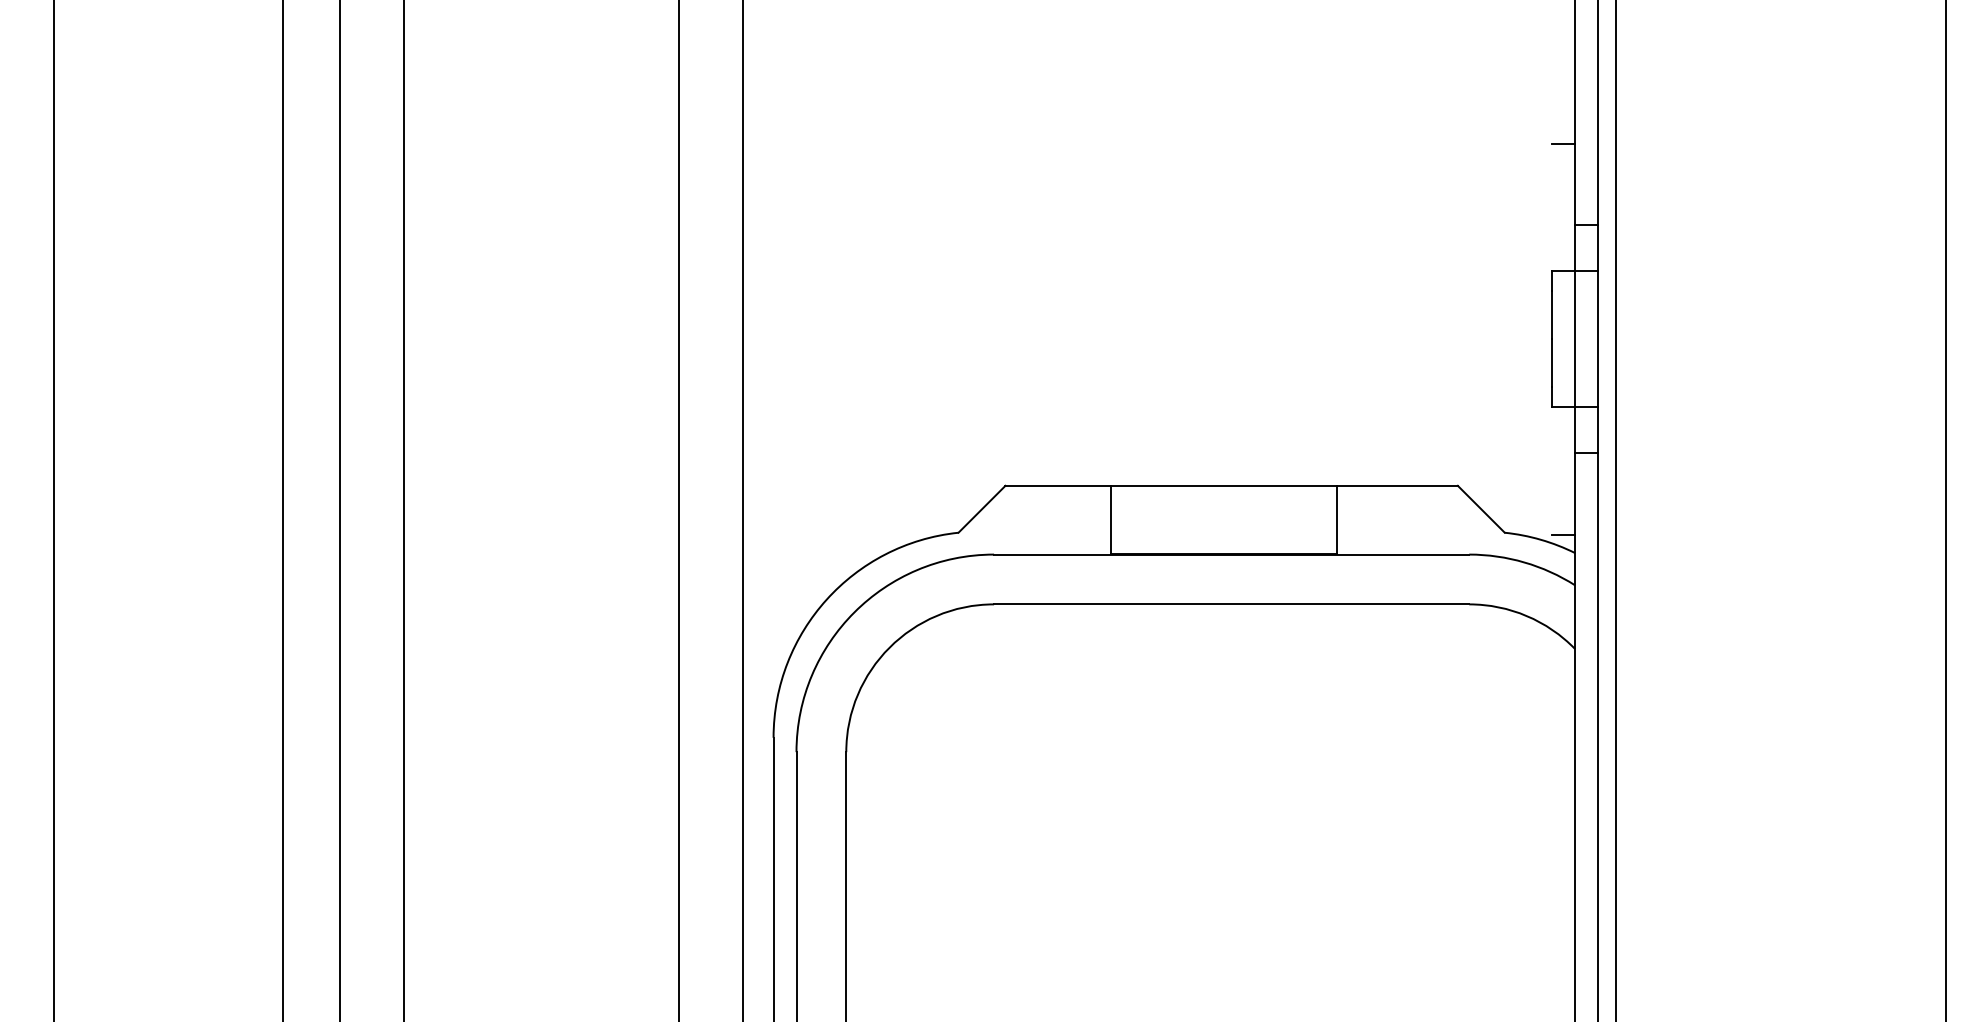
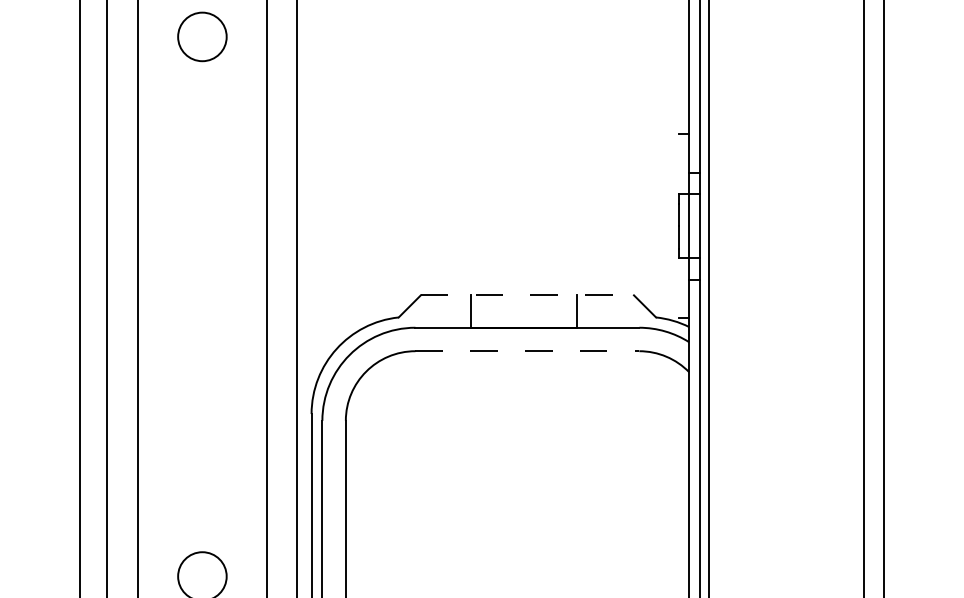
line: (1231, 486) -> (527, 295), solid -> dashed
line: (1231, 604) -> (527, 351), solid -> dashed

